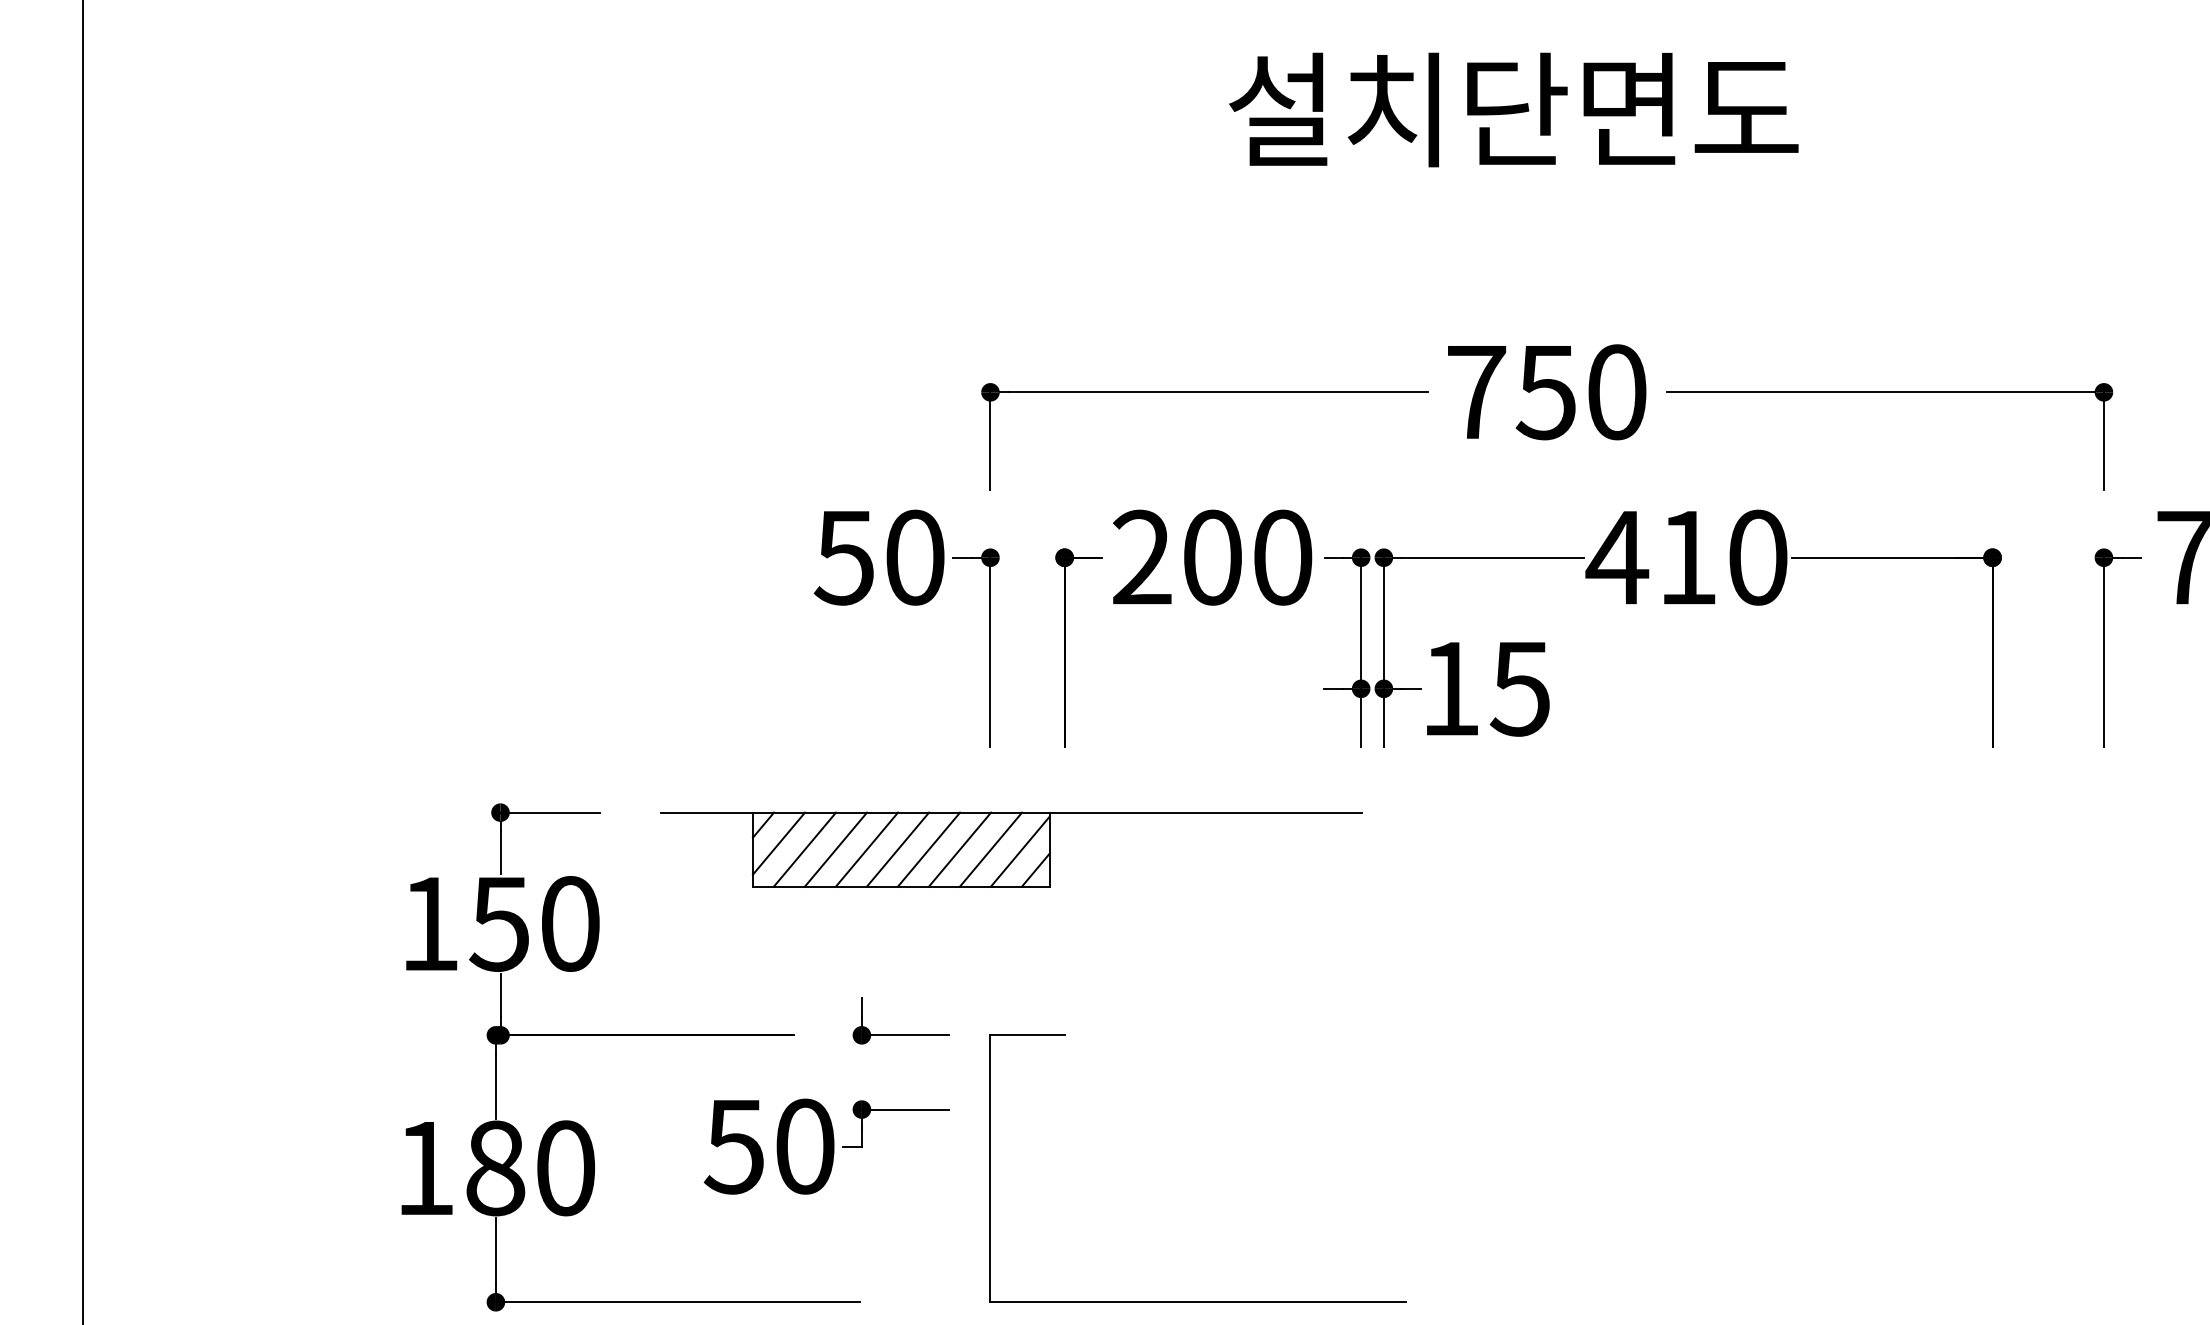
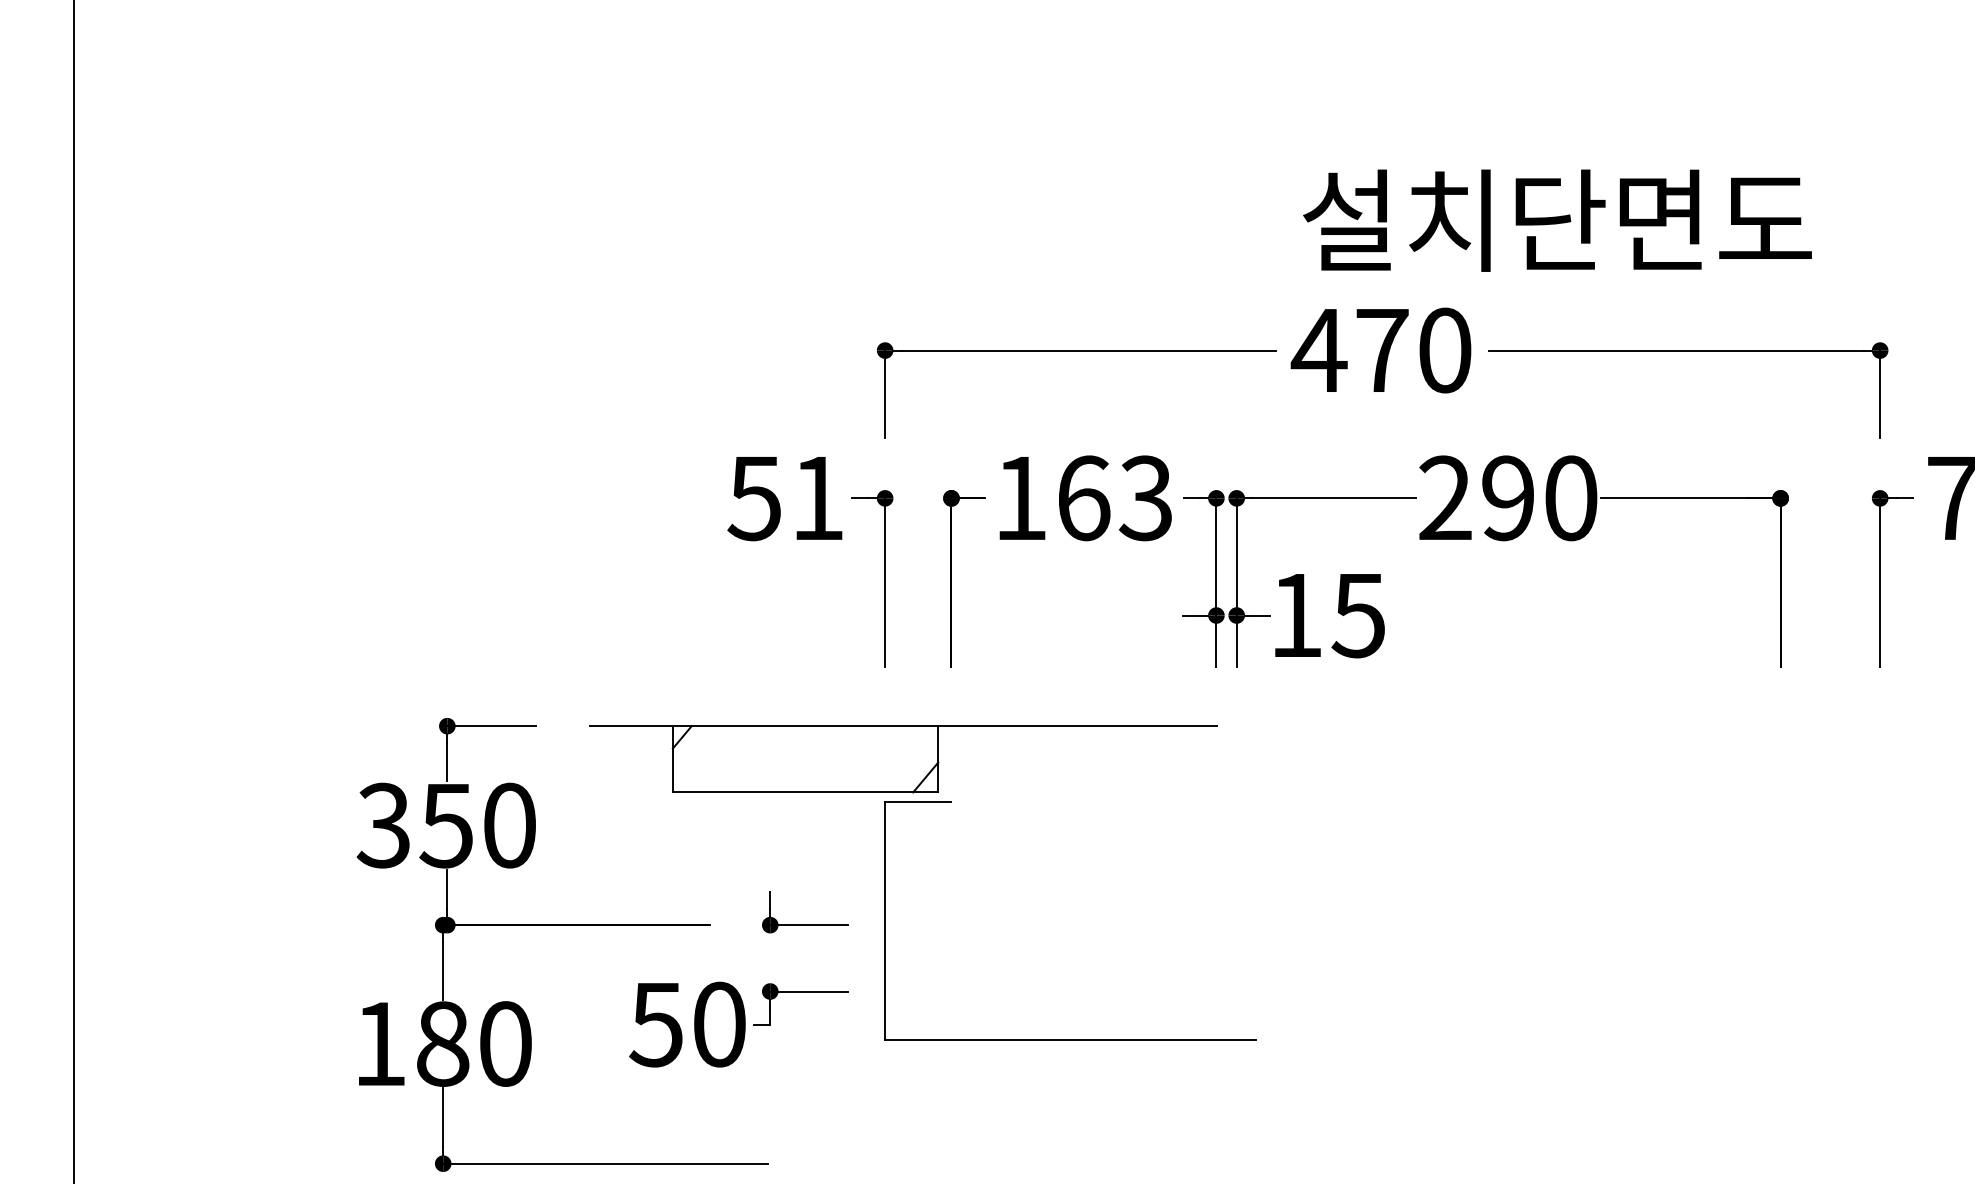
text: (1513, 109) -> (1557, 220), moved
text: (1510, 393) -> (1349, 351), 750 -> 470
text: (915, 557) -> (818, 498), 50 -> 51
text: (1212, 557) -> (1083, 498), 200 -> 163
text: (1650, 557) -> (1474, 498), 410 -> 290
line: (778, 843) -> (695, 753), removed
line: (804, 849) -> (718, 759), removed
line: (835, 849) -> (746, 759), removed
line: (866, 849) -> (774, 759), removed
line: (897, 849) -> (802, 759), removed
line: (928, 849) -> (829, 759), removed
line: (959, 849) -> (857, 759), removed
line: (990, 849) -> (885, 759), removed
line: (1019, 851) -> (911, 760), removed
text: (428, 923) -> (382, 825), 150 -> 350
part: (1197, 1301) -> (1070, 1039), moved

